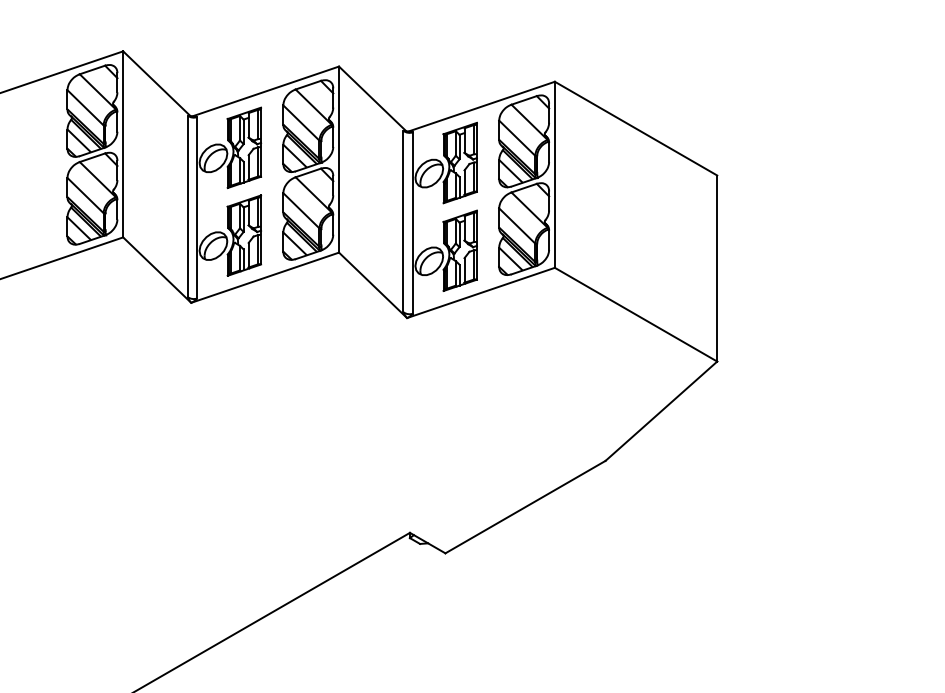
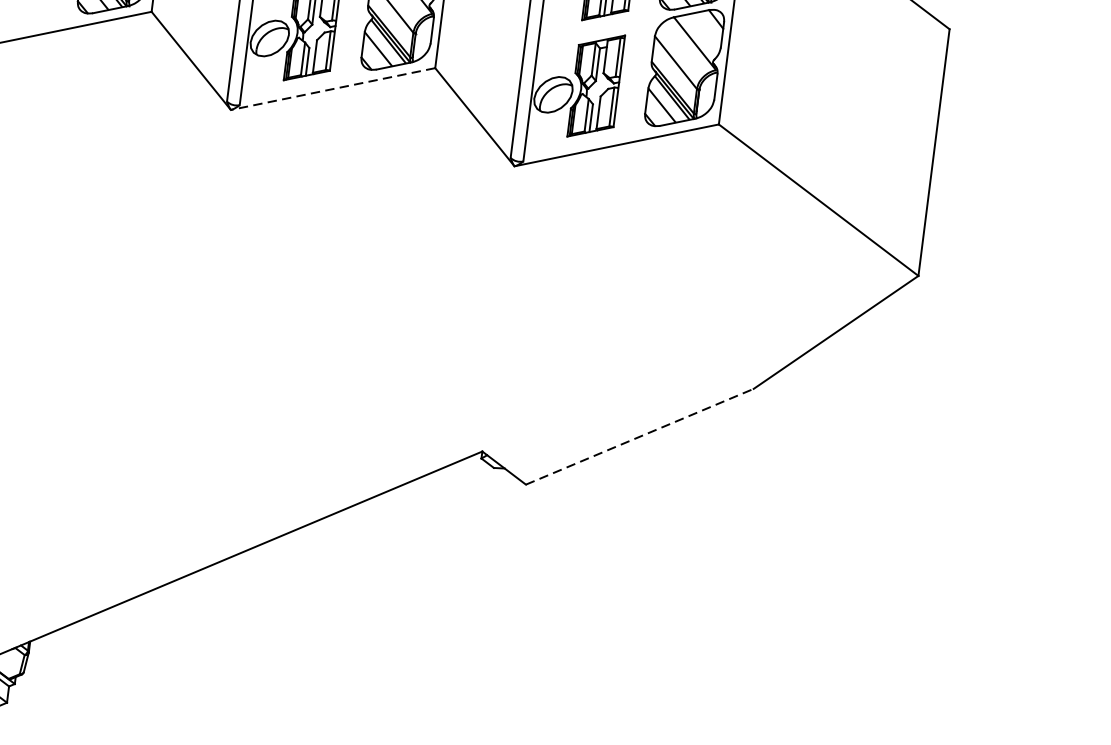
line: (264, 277) -> (332, 88), solid -> dashed
line: (525, 506) -> (639, 435), solid -> dashed

